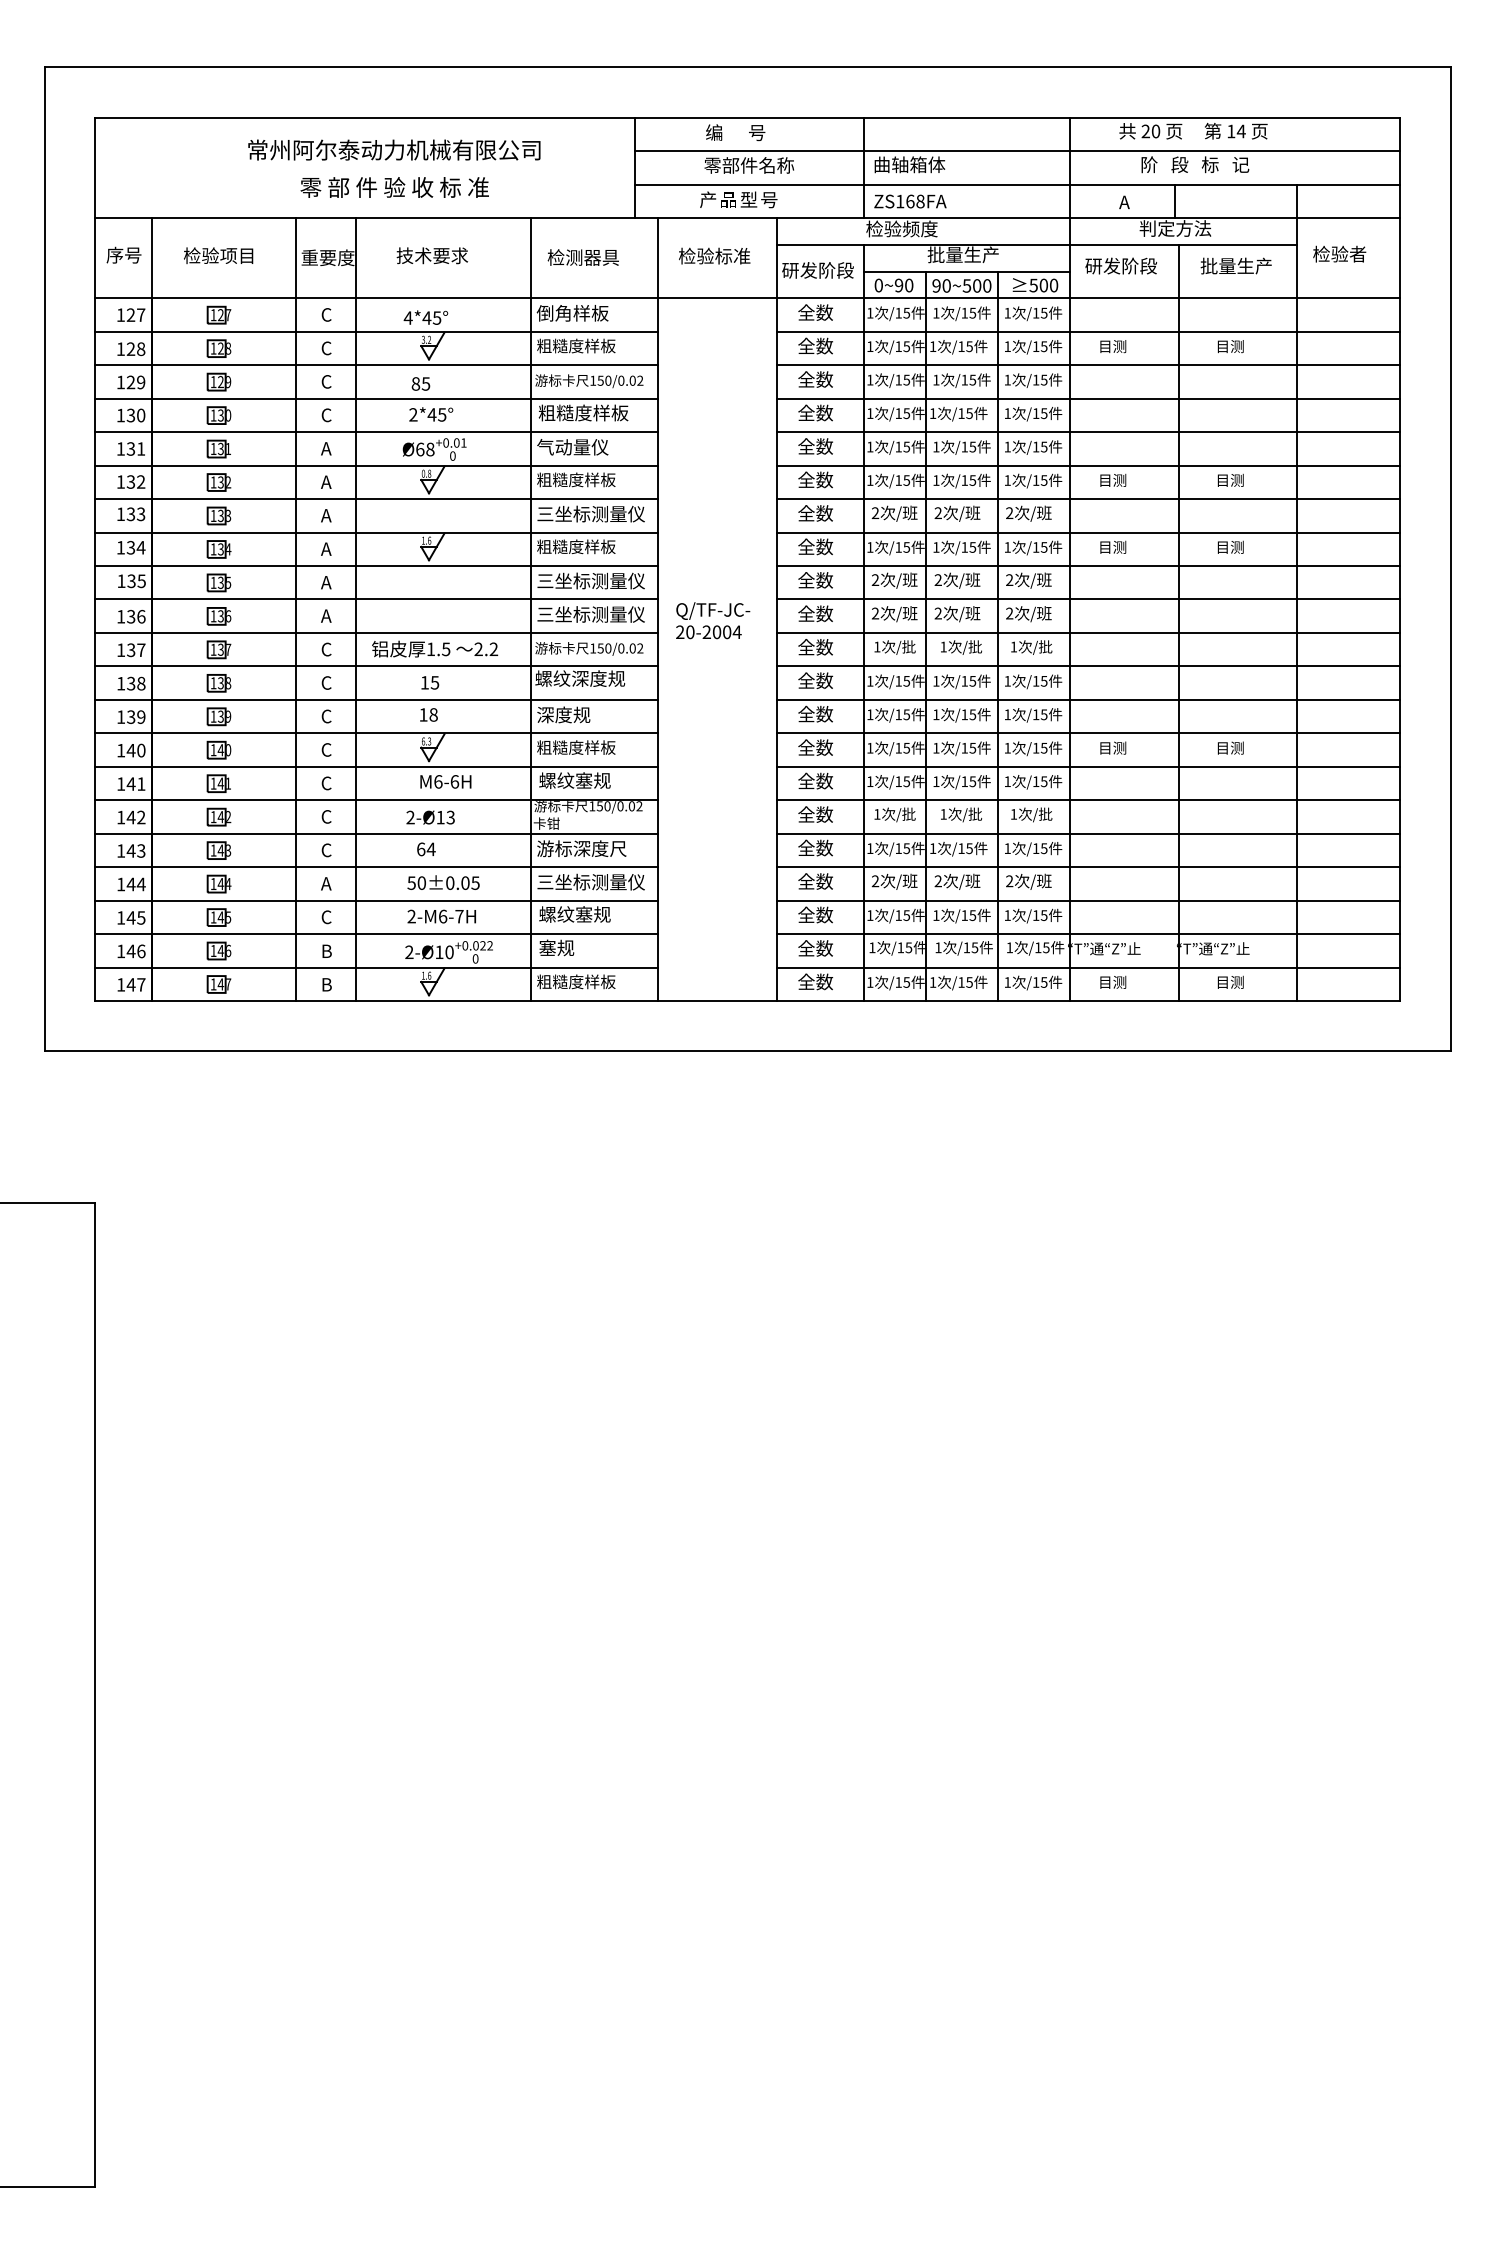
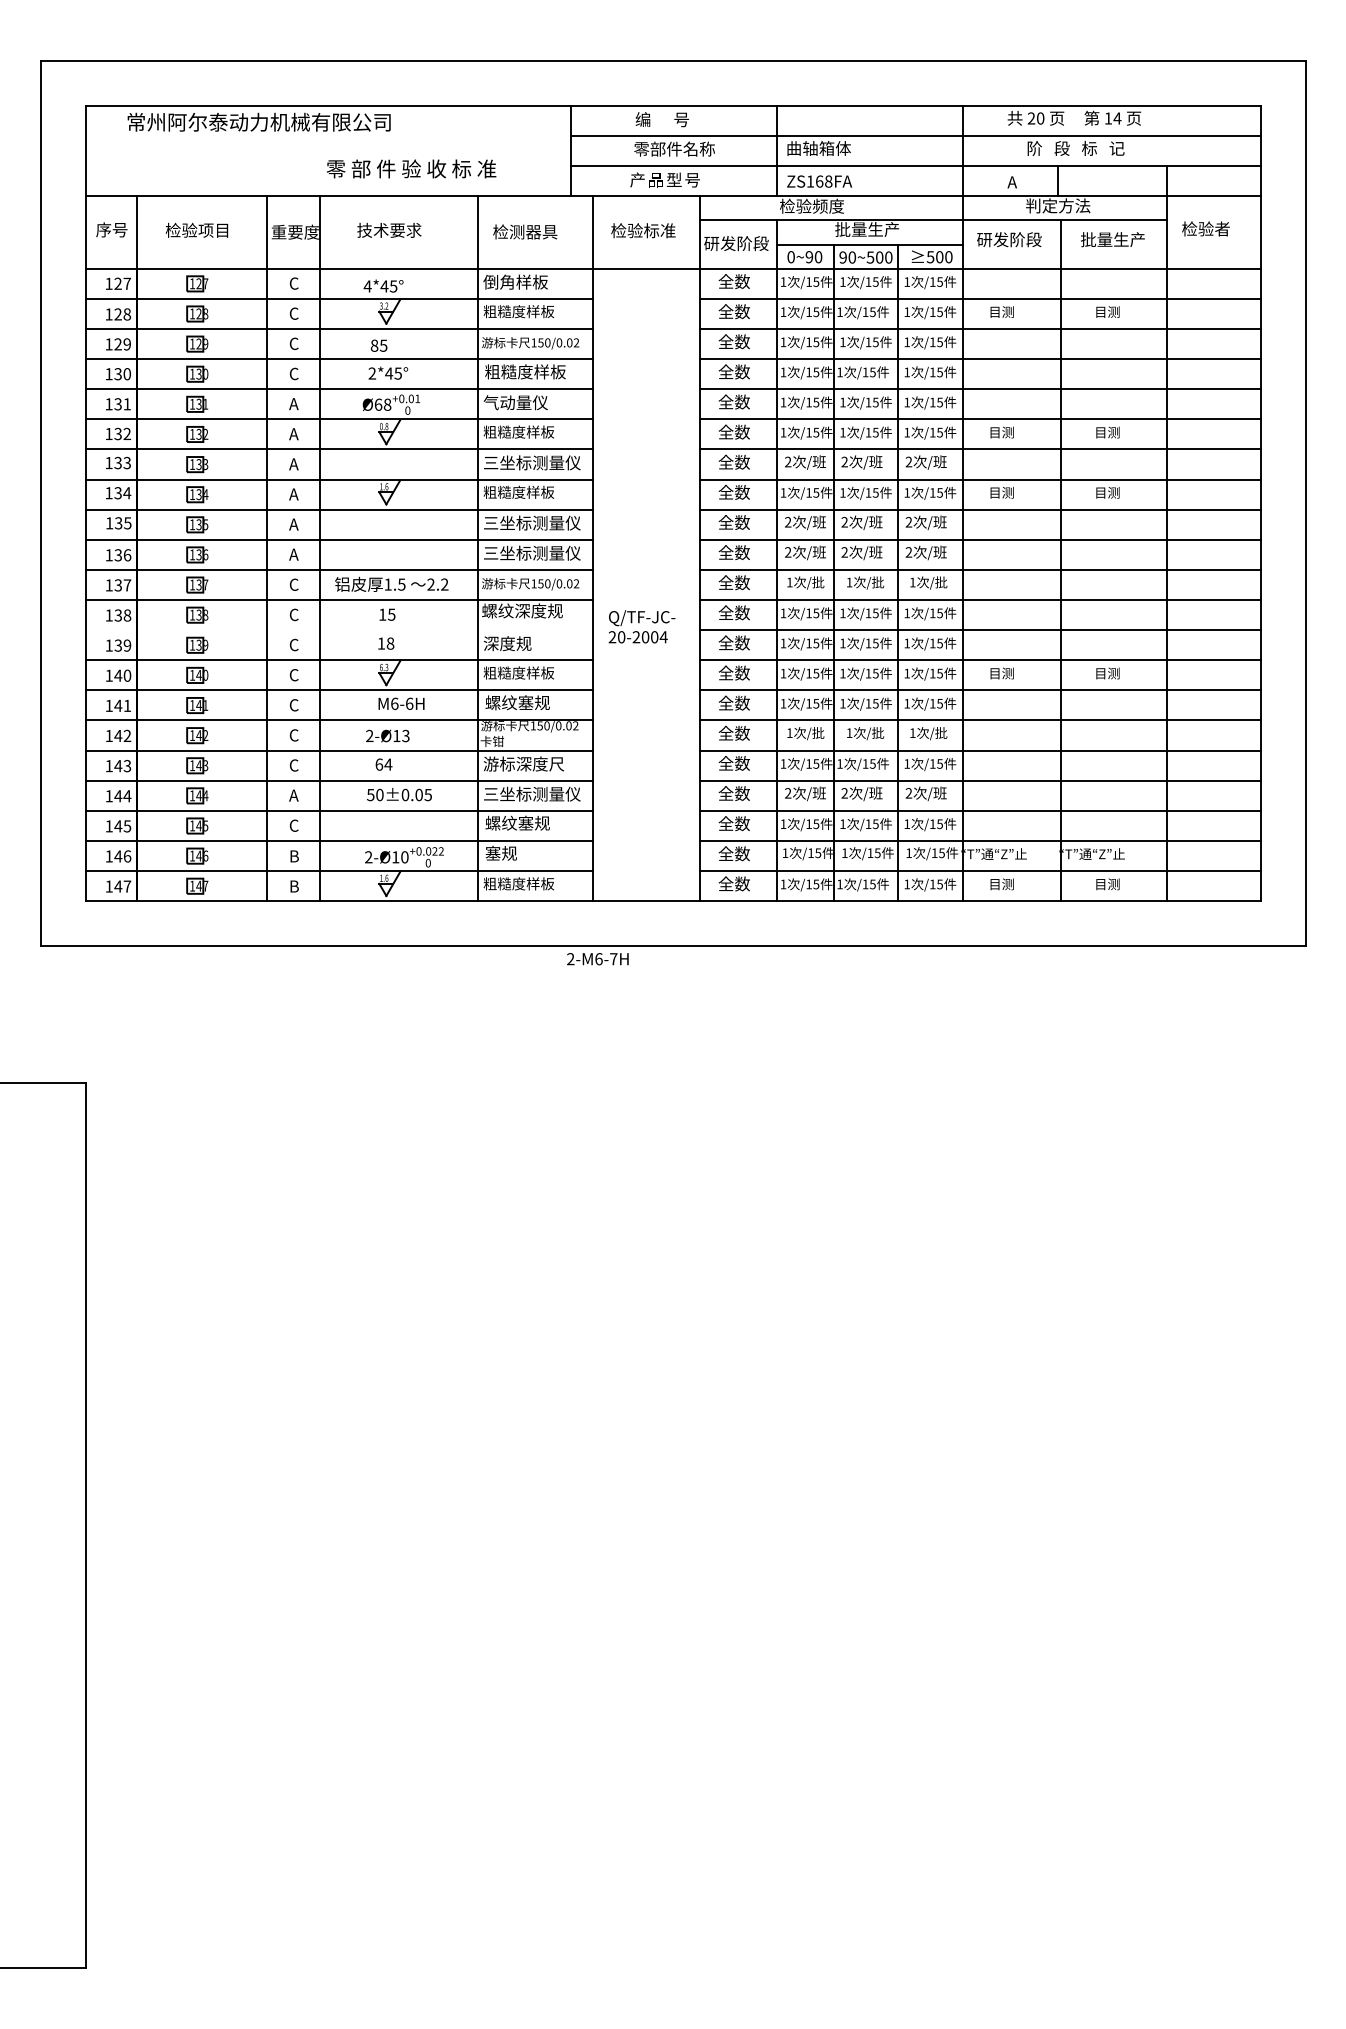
text: (393, 149) -> (258, 121), moved
text: (394, 187) -> (411, 168), moved
text: (712, 620) -> (641, 626), moved
line: (375, 700) -> (338, 630), removed
text: (441, 917) -> (597, 959), moved

